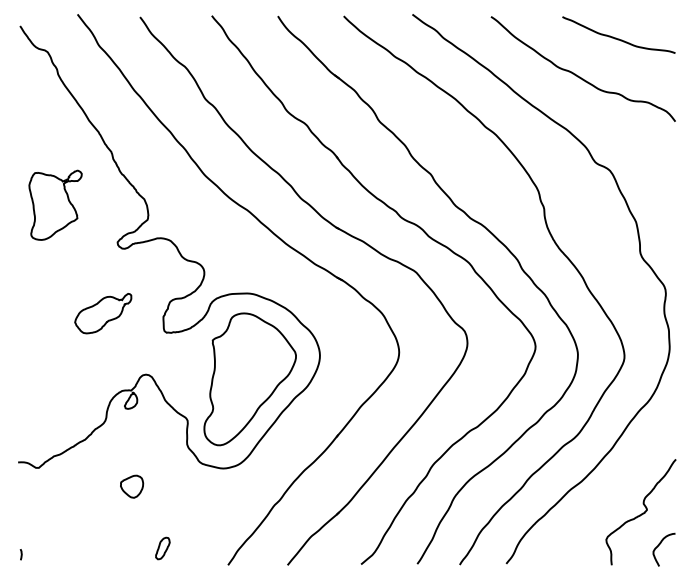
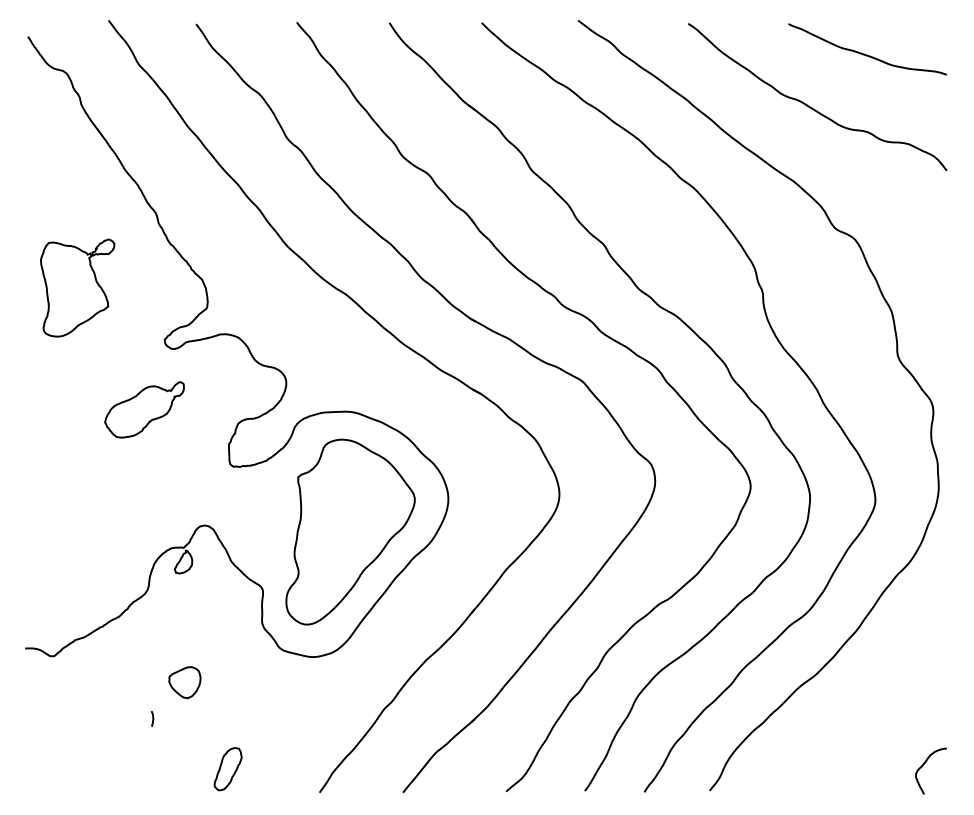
part: (103, 313) -> (144, 409), moved
curve: (642, 513) -> (900, 719), removed
part: (162, 548) -> (227, 769), size x1.4
curve: (21, 554) -> (152, 718), moved

